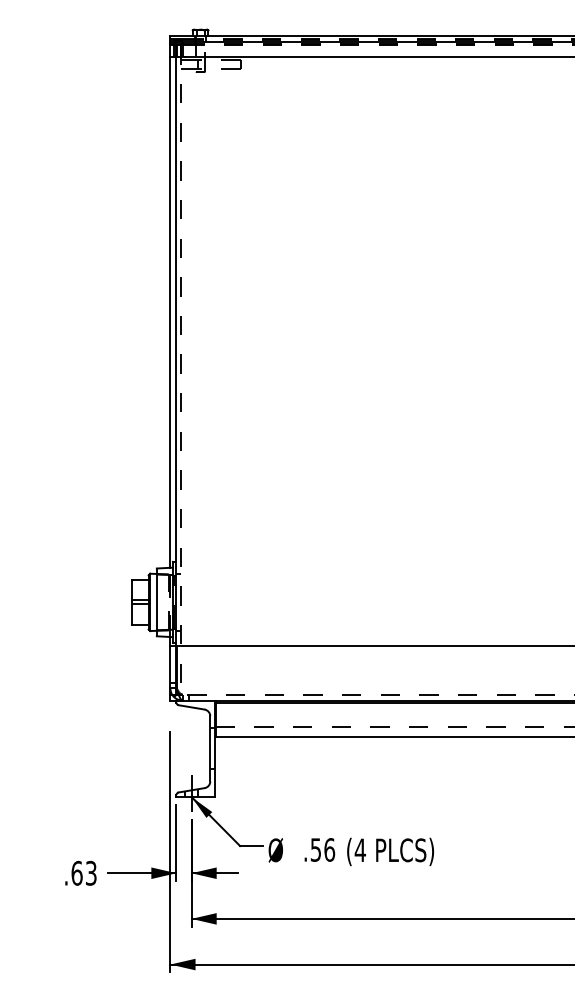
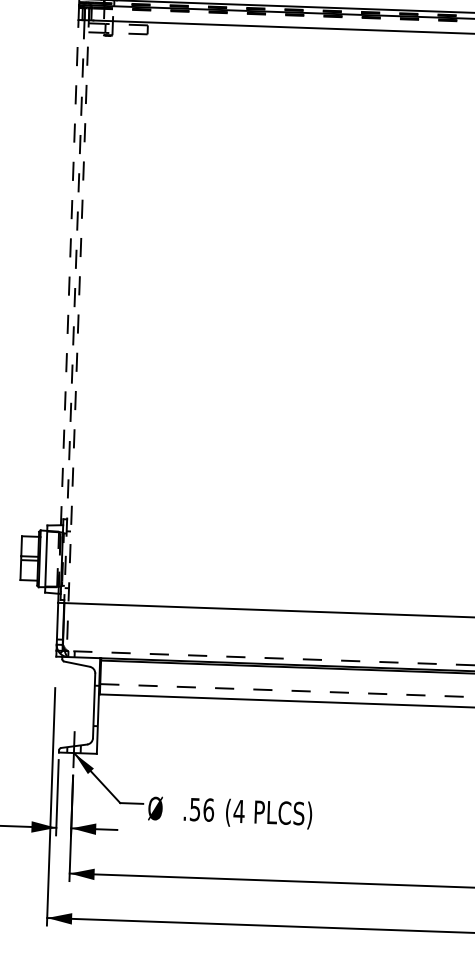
line: (170, 312) -> (69, 272), solid -> dashed
line: (176, 352) -> (74, 312), solid -> dashed

